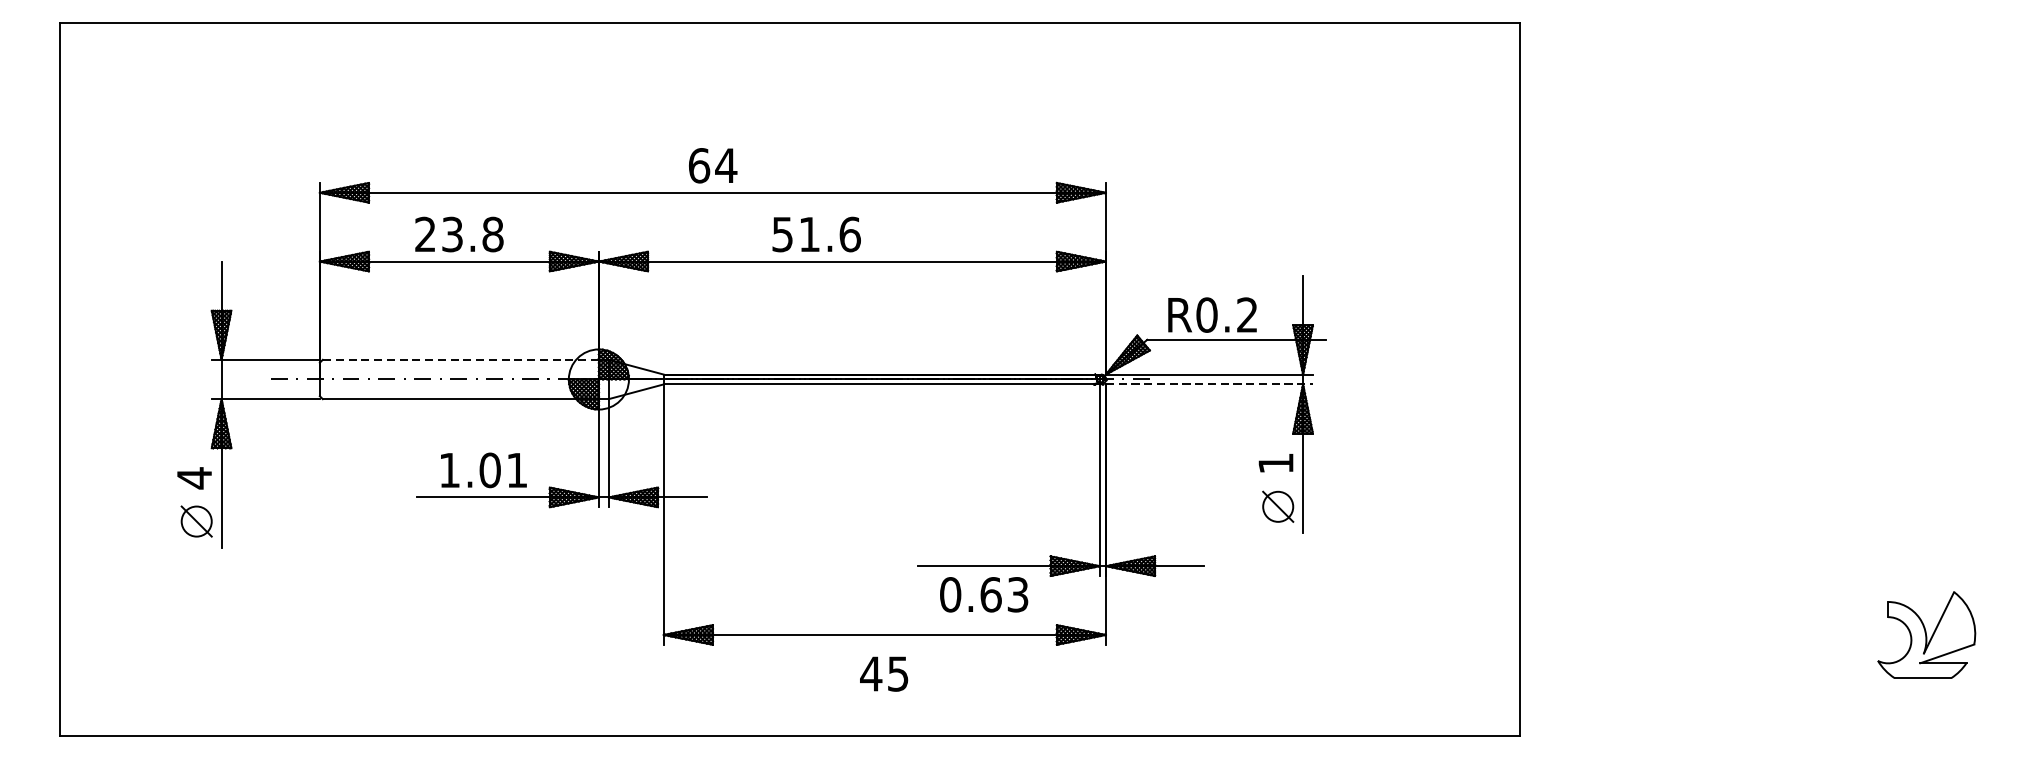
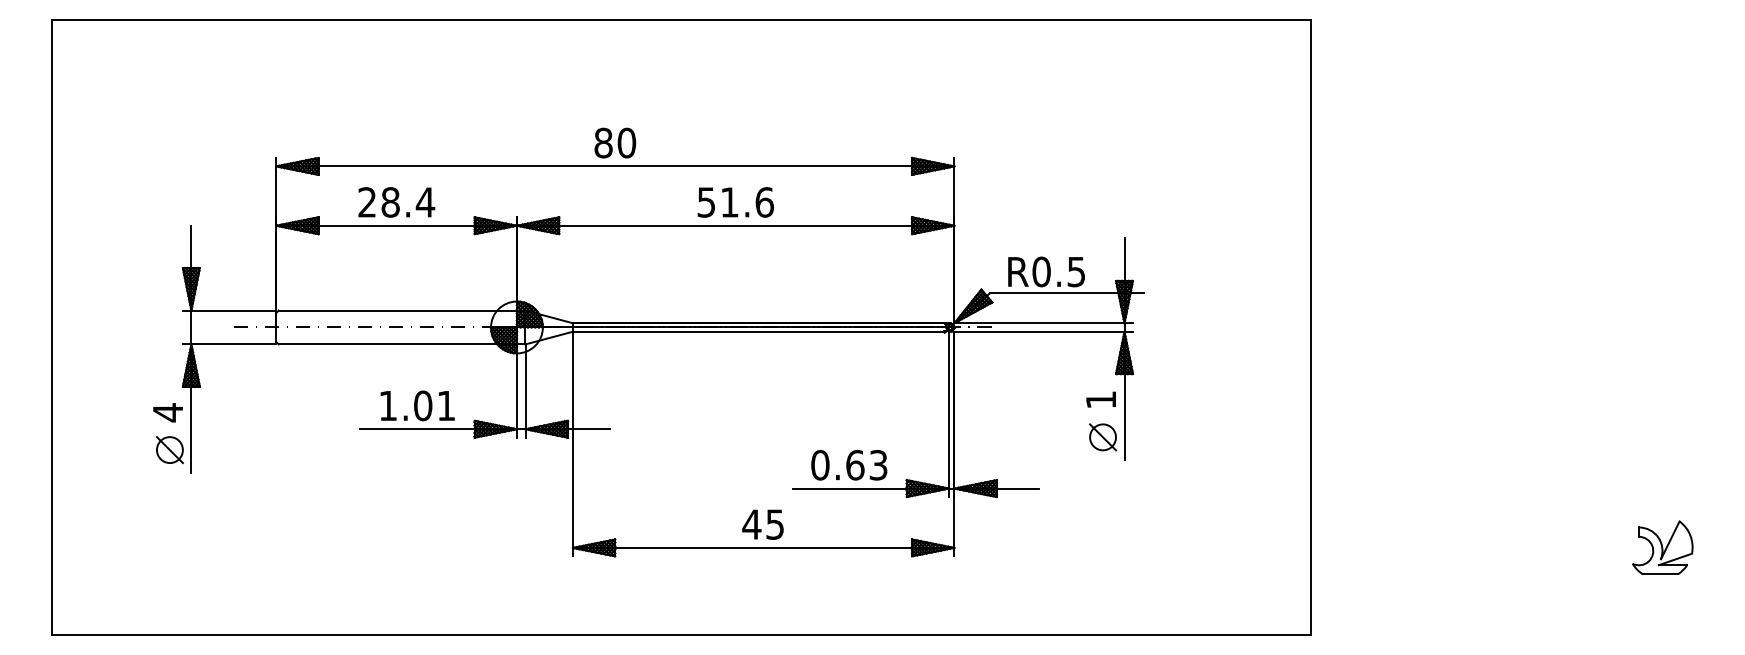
text: (713, 165) -> (615, 142), 64 -> 80
text: (473, 234) -> (408, 202), 23.8 -> 28.4
text: (816, 234) -> (735, 202), moved
text: (1246, 314) -> (1075, 271), R0.2 -> R0.5
line: (460, 359) -> (397, 310), dashed -> solid
line: (1210, 384) -> (1044, 331), dashed -> solid
text: (984, 595) -> (849, 465), moved
part: (1926, 634) -> (1662, 547), size x0.71
text: (883, 673) -> (762, 524), moved

